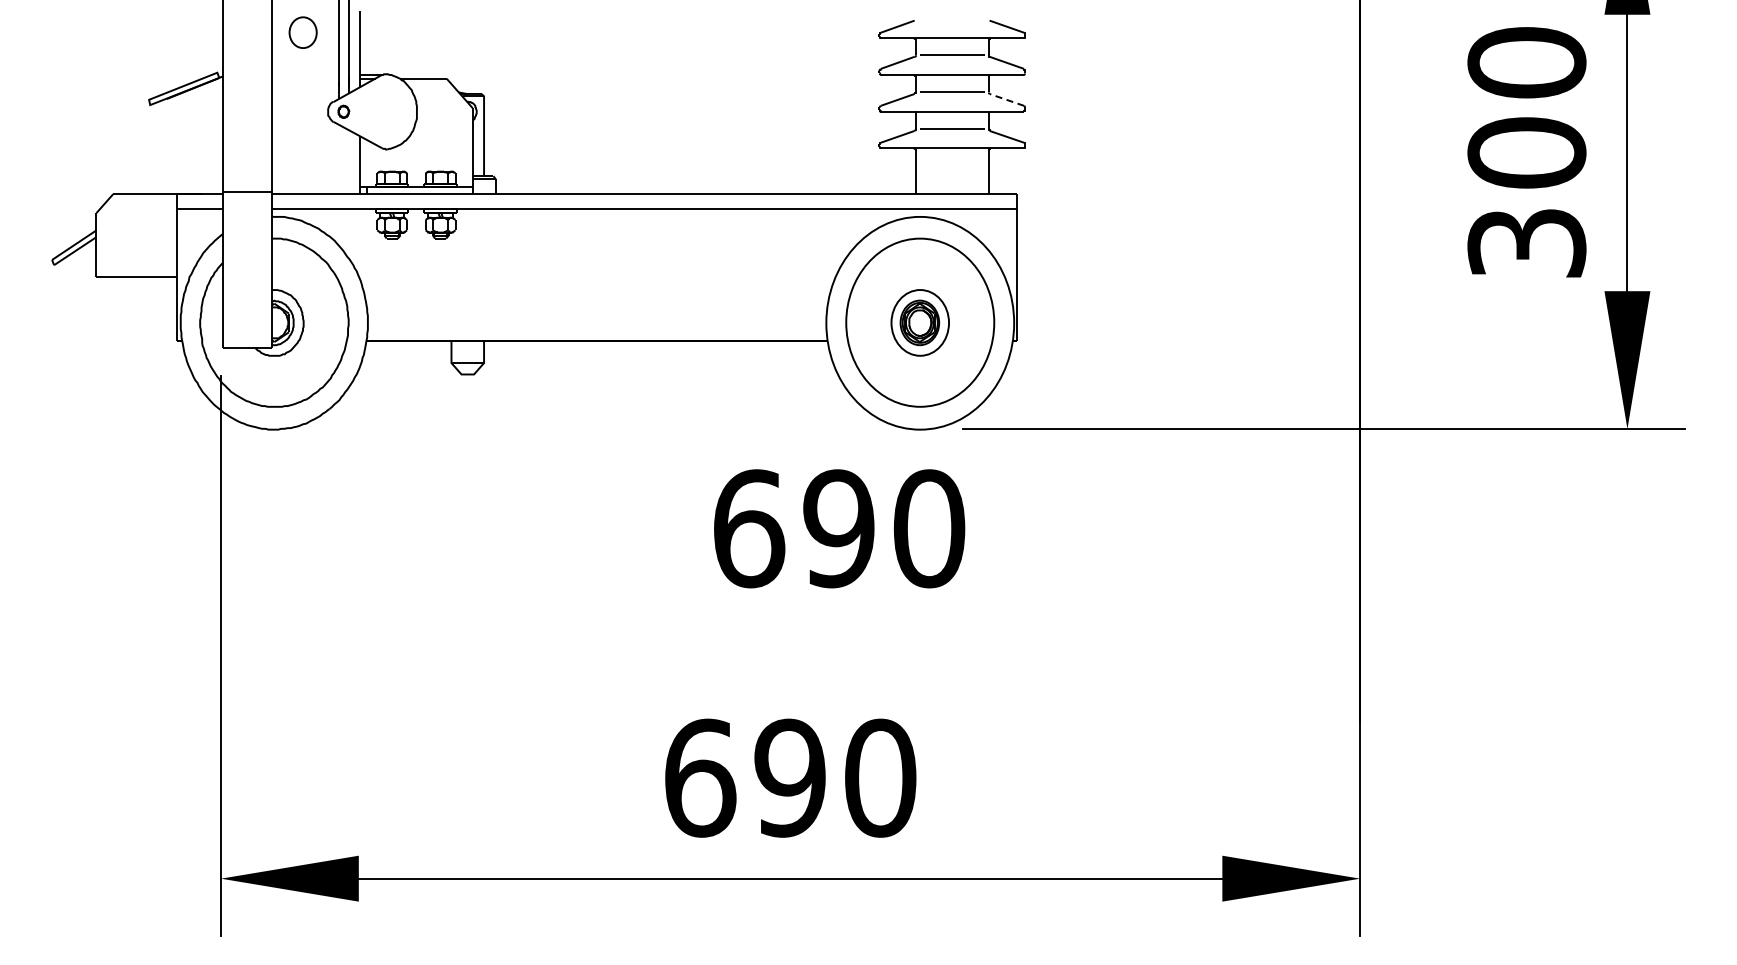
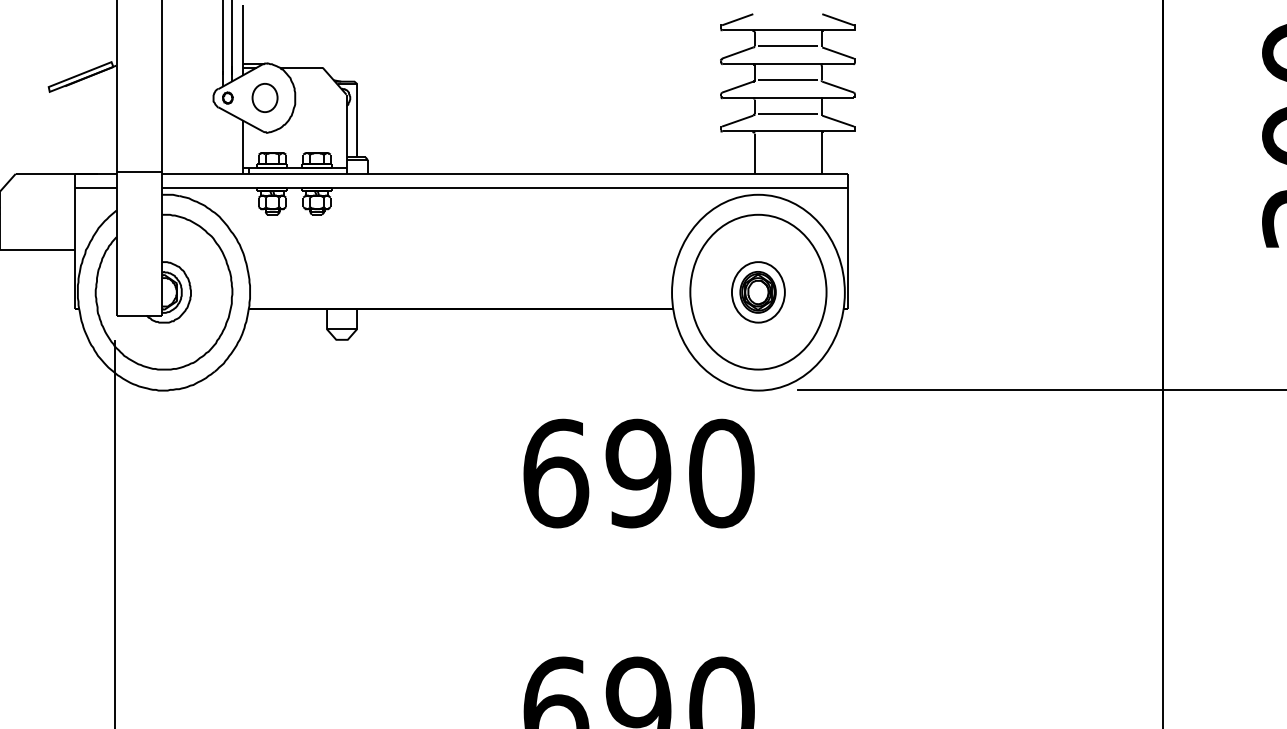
part: (302, 32) -> (264, 97), moved
line: (1006, 99) -> (837, 86), dashed -> solid
text: (839, 528) -> (639, 473), moved

